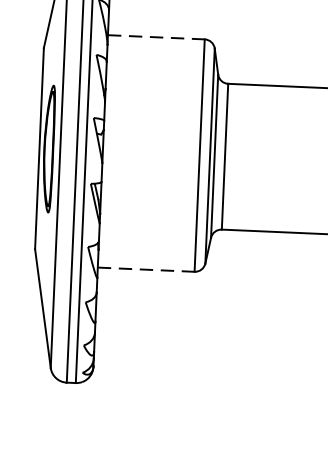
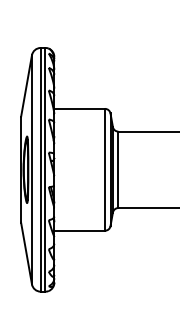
line: (157, 36) -> (80, 108), dashed -> solid
line: (147, 269) -> (80, 230), dashed -> solid

